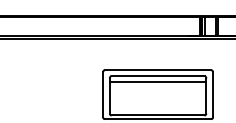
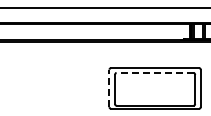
line: (158, 75) -> (155, 72), solid -> dashed
line: (158, 81) -> (155, 77), removed
line: (103, 94) -> (109, 88), solid -> dashed

